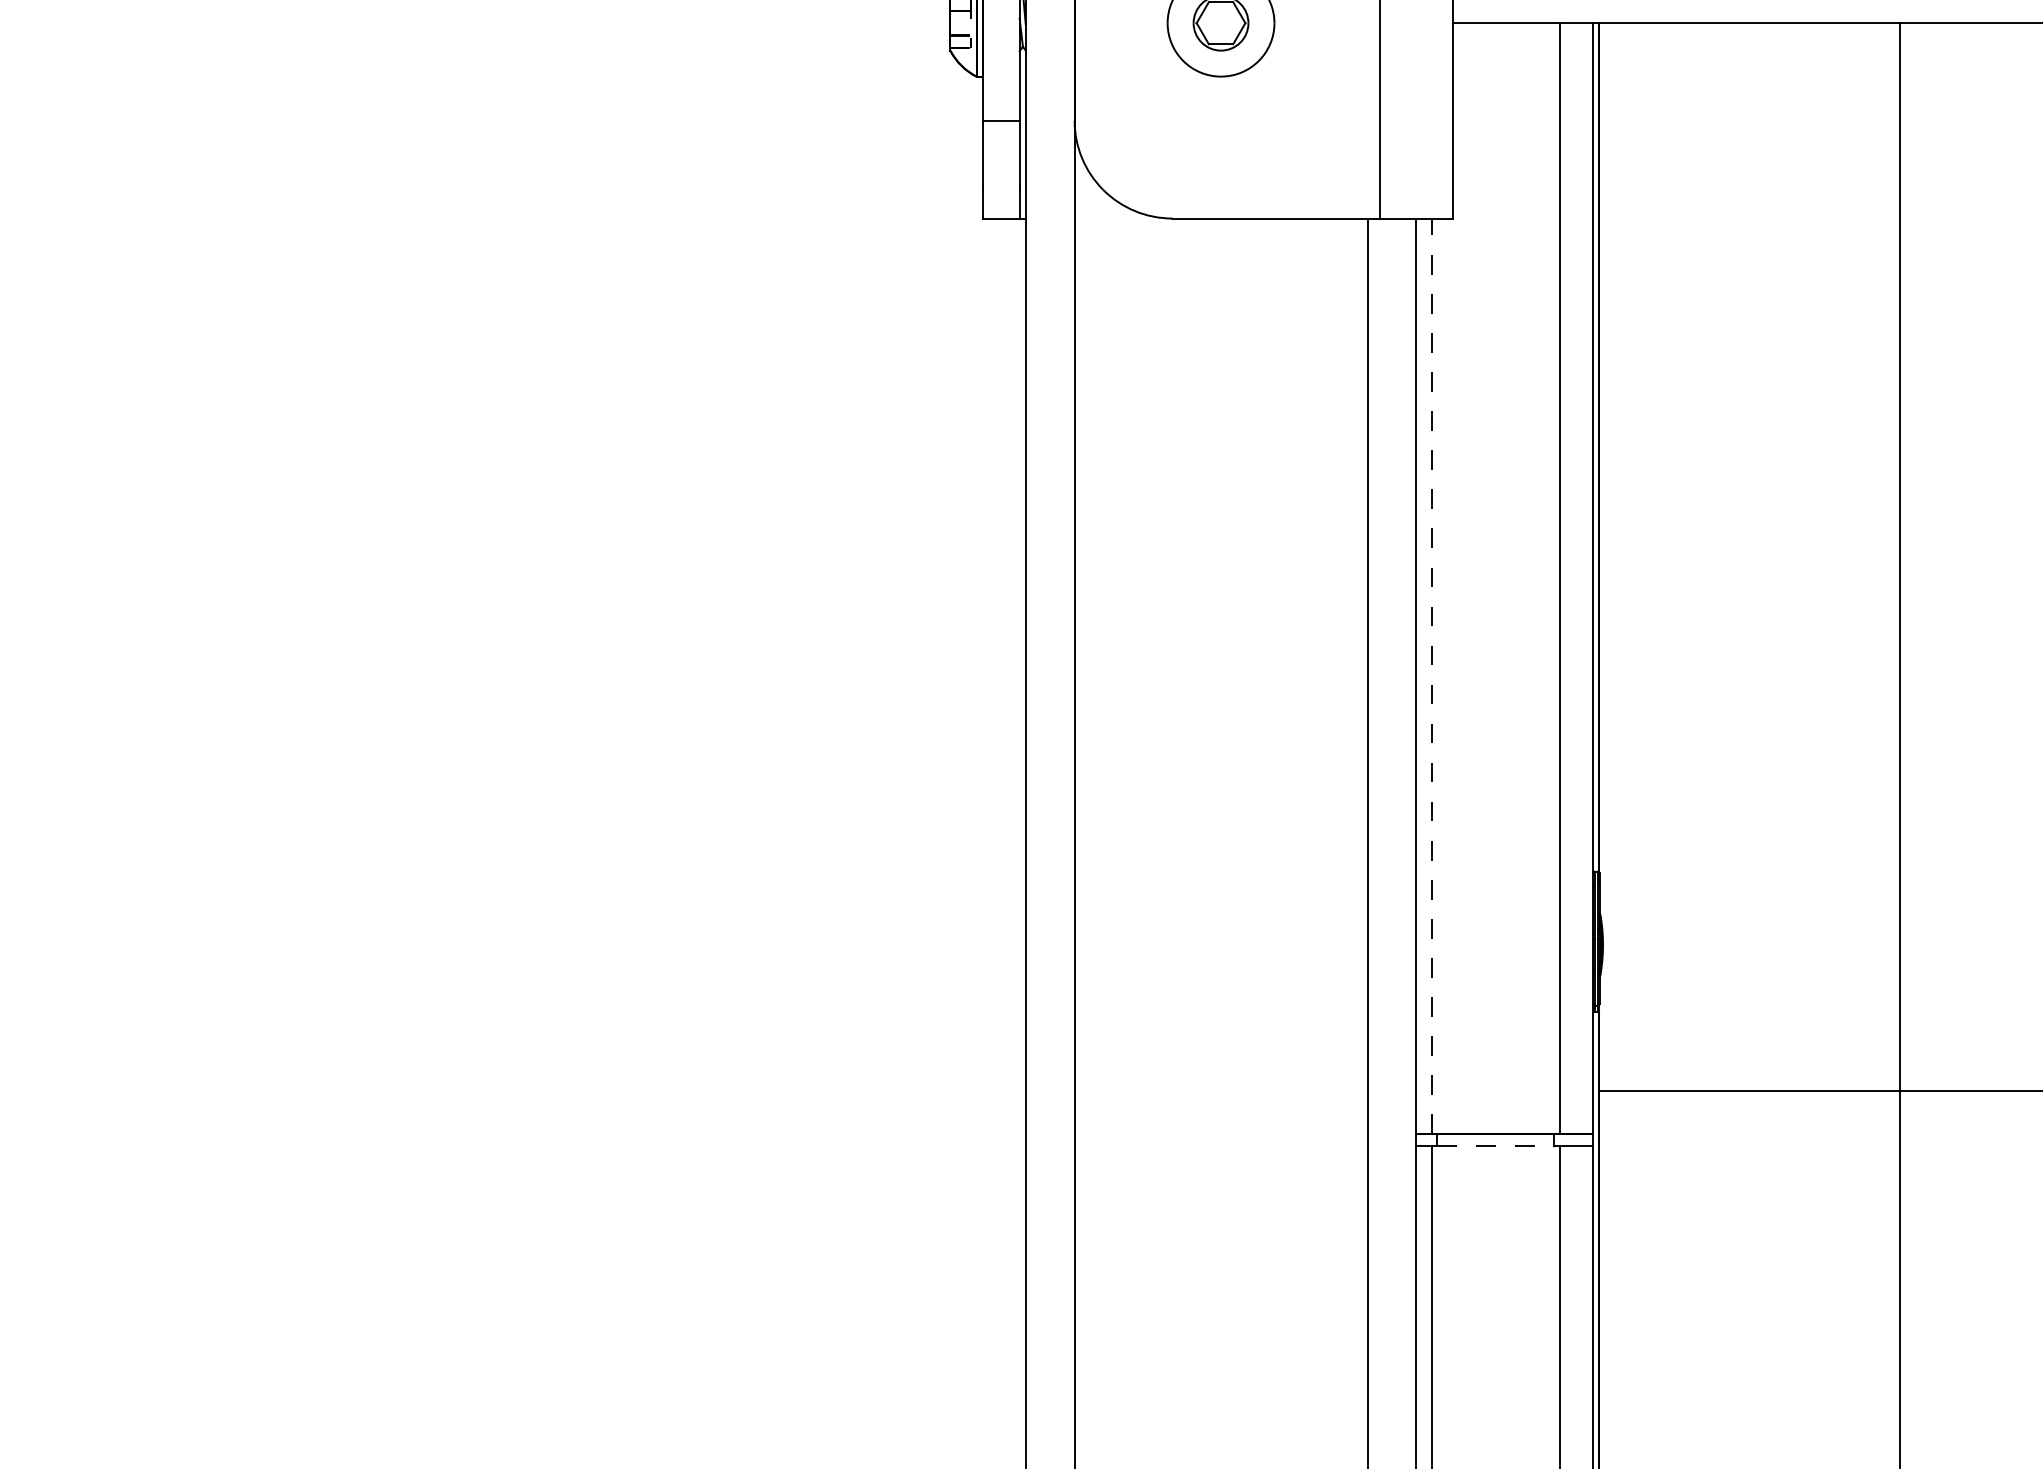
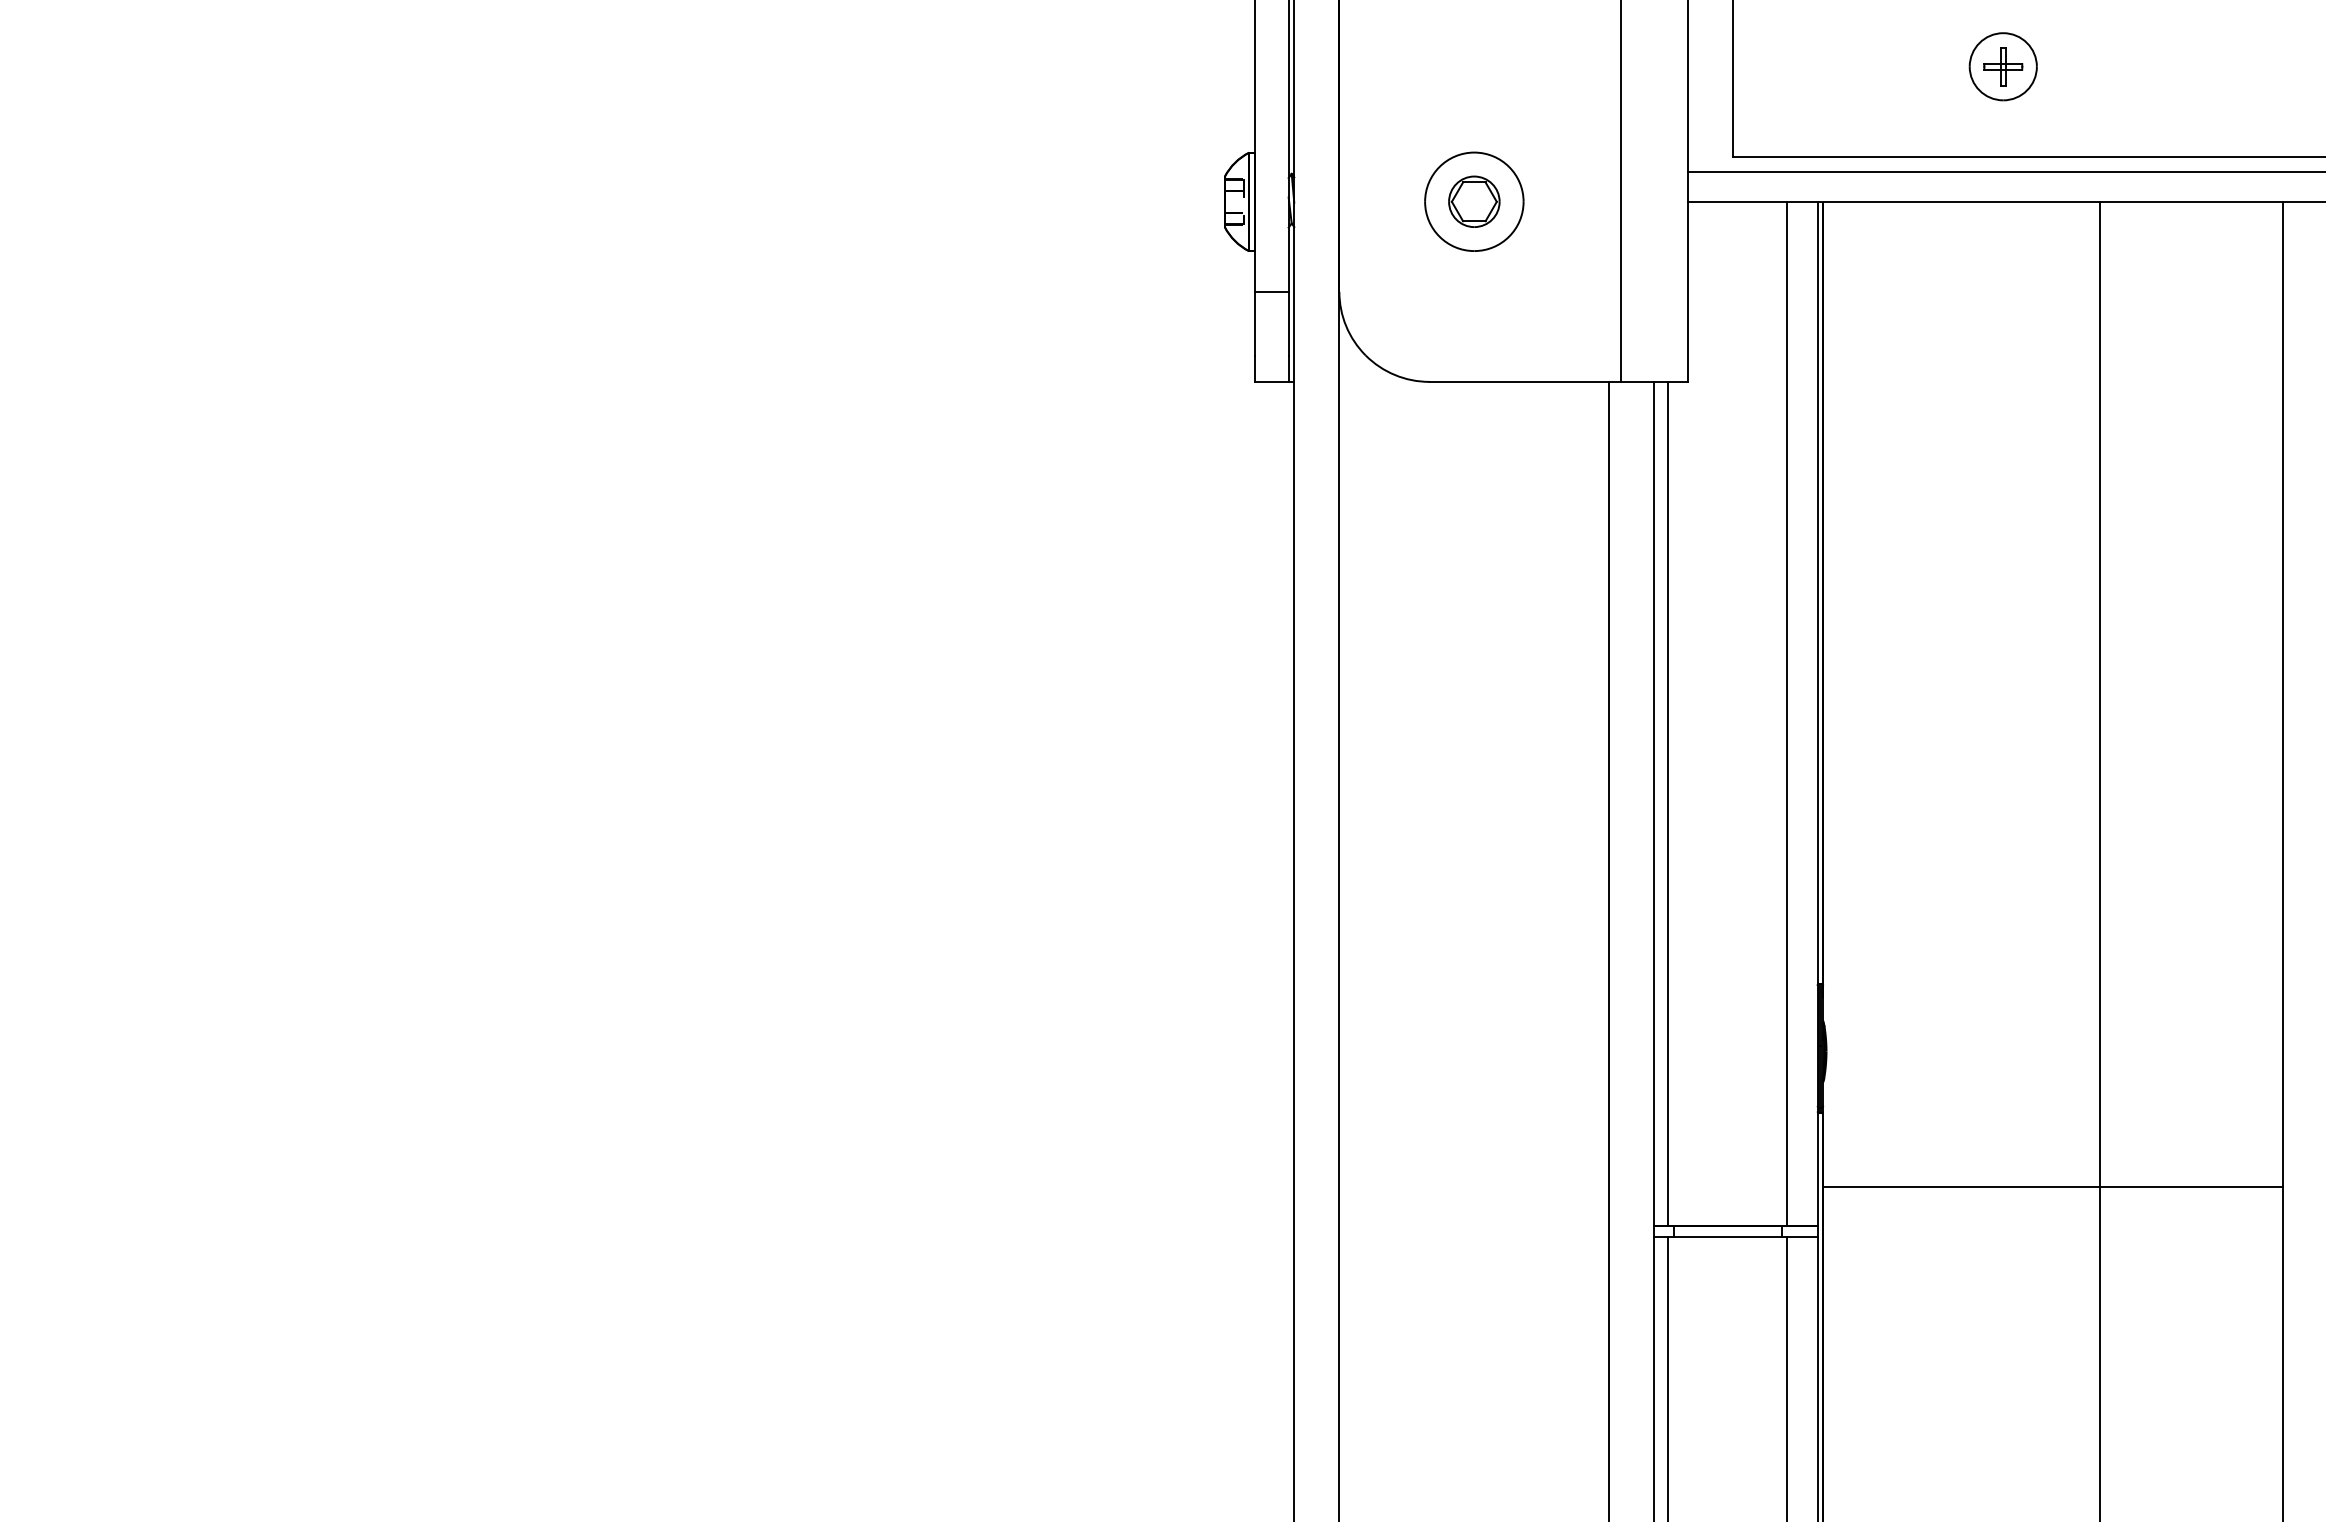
line: (1431, 675) -> (1668, 803), dashed -> solid
line: (1496, 1146) -> (1728, 1237), dashed -> solid

